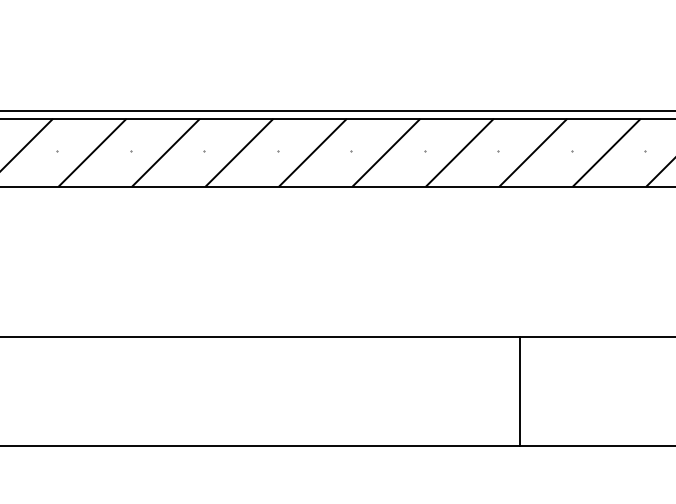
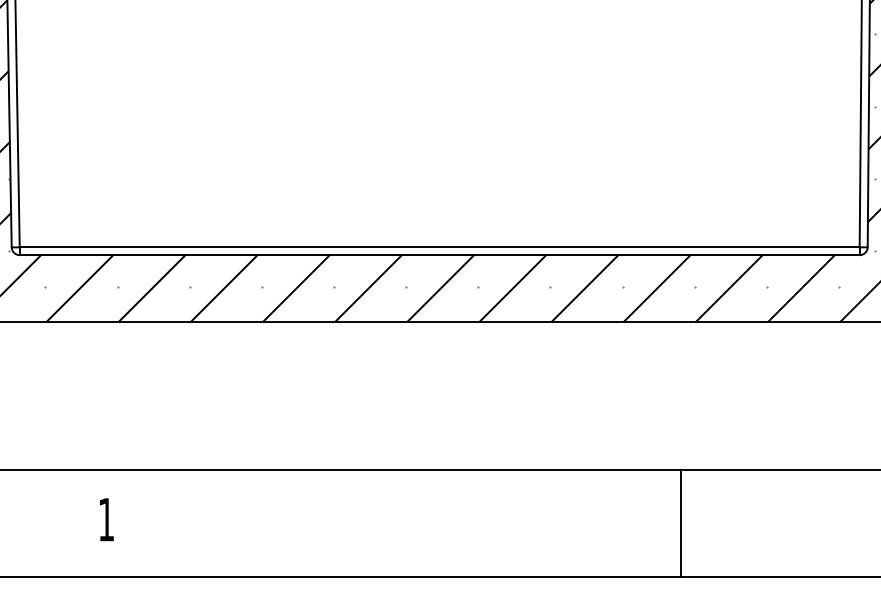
line: (520, 390) -> (681, 522), moved

